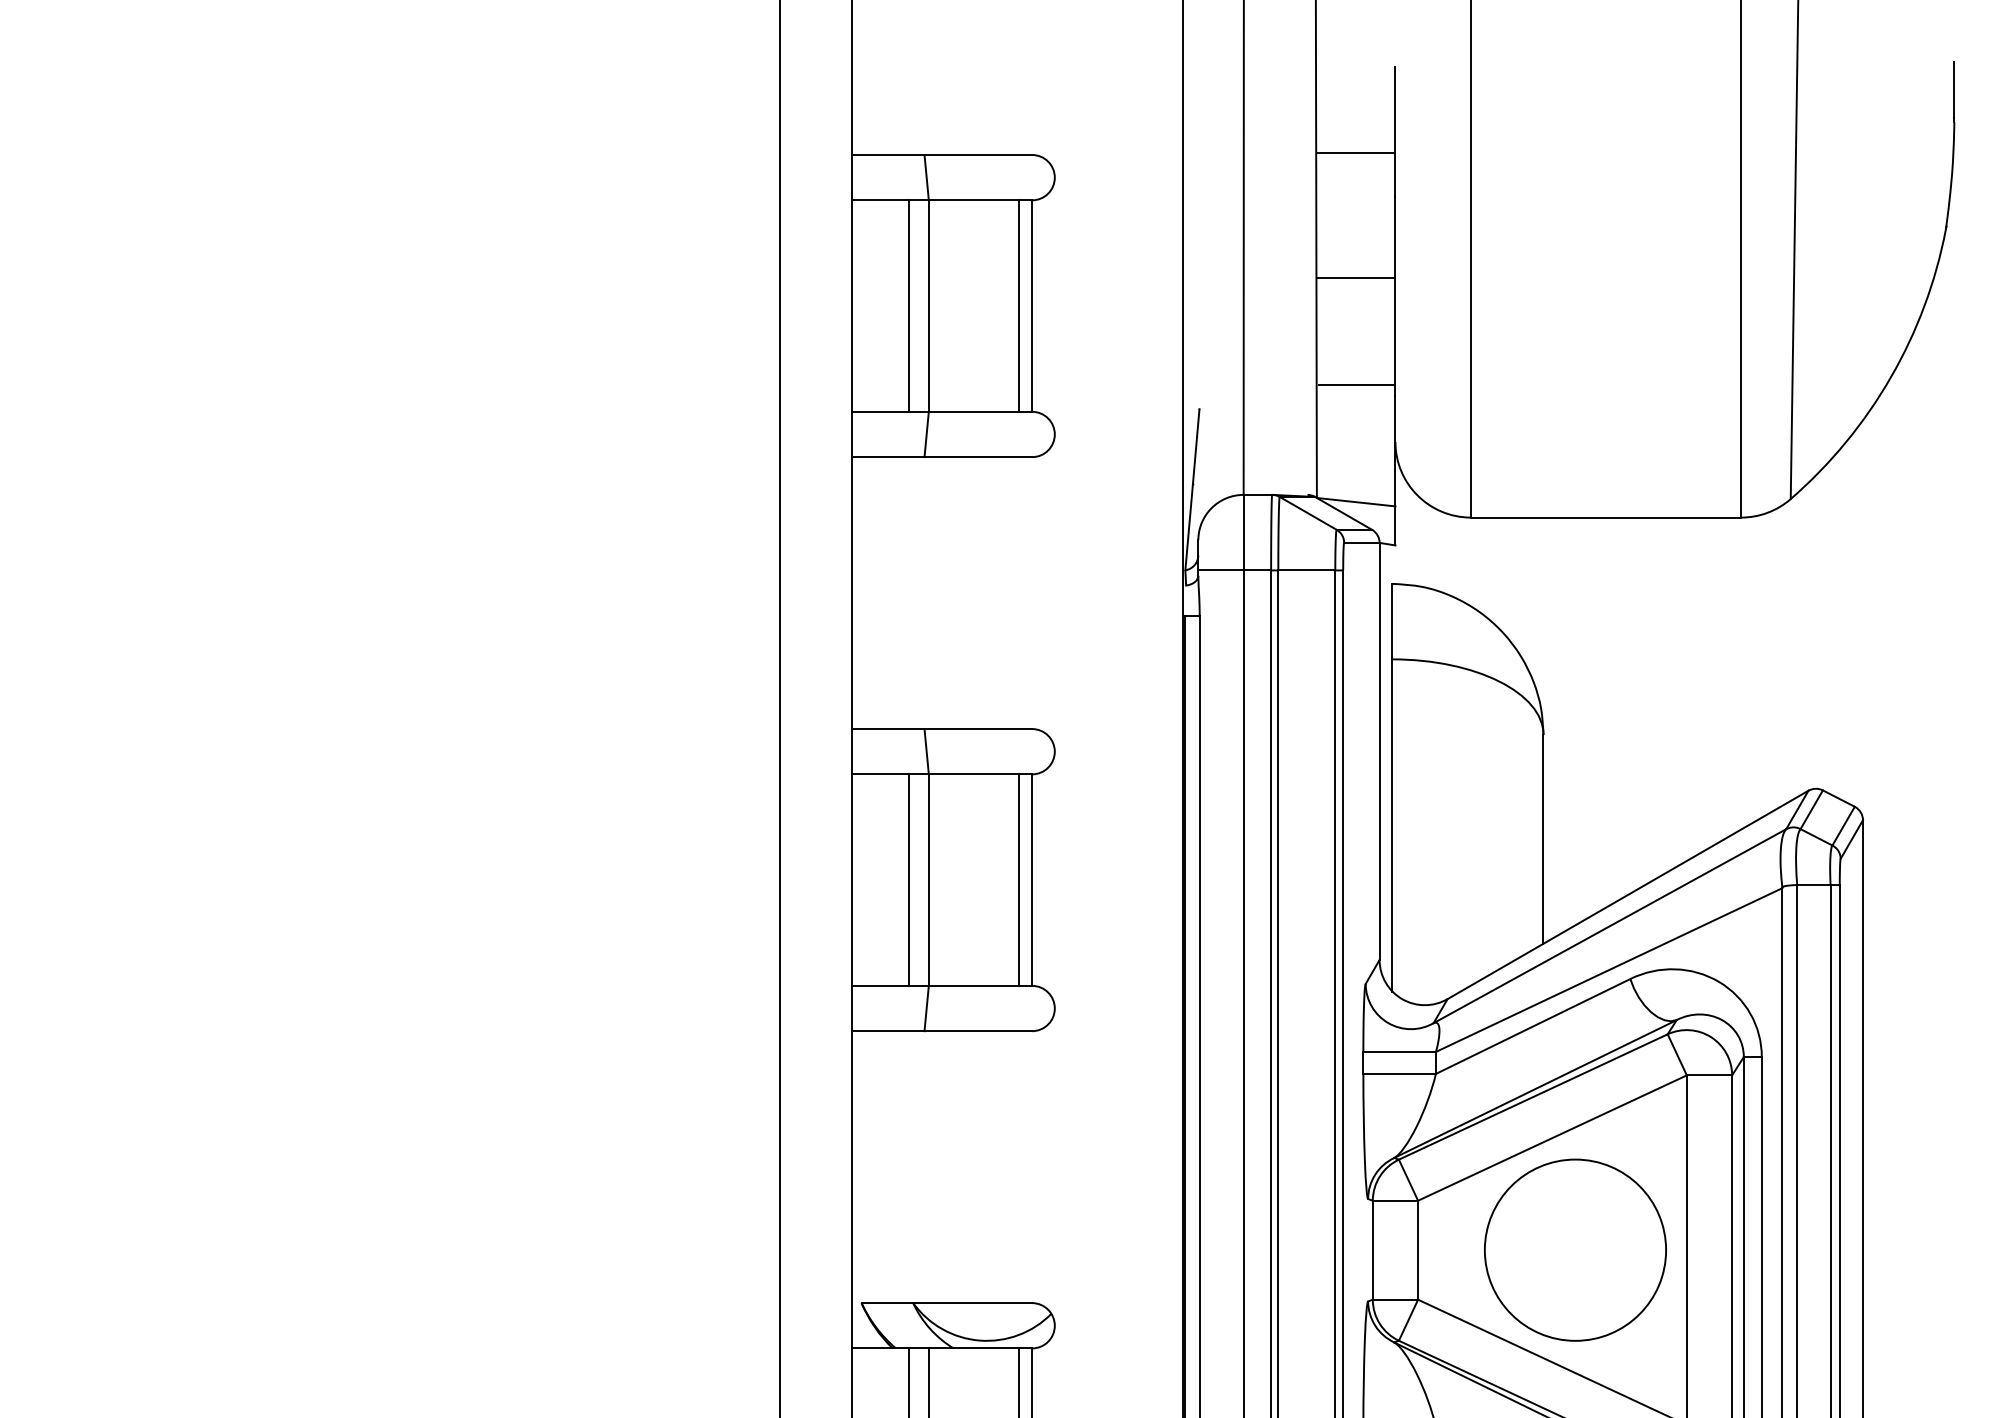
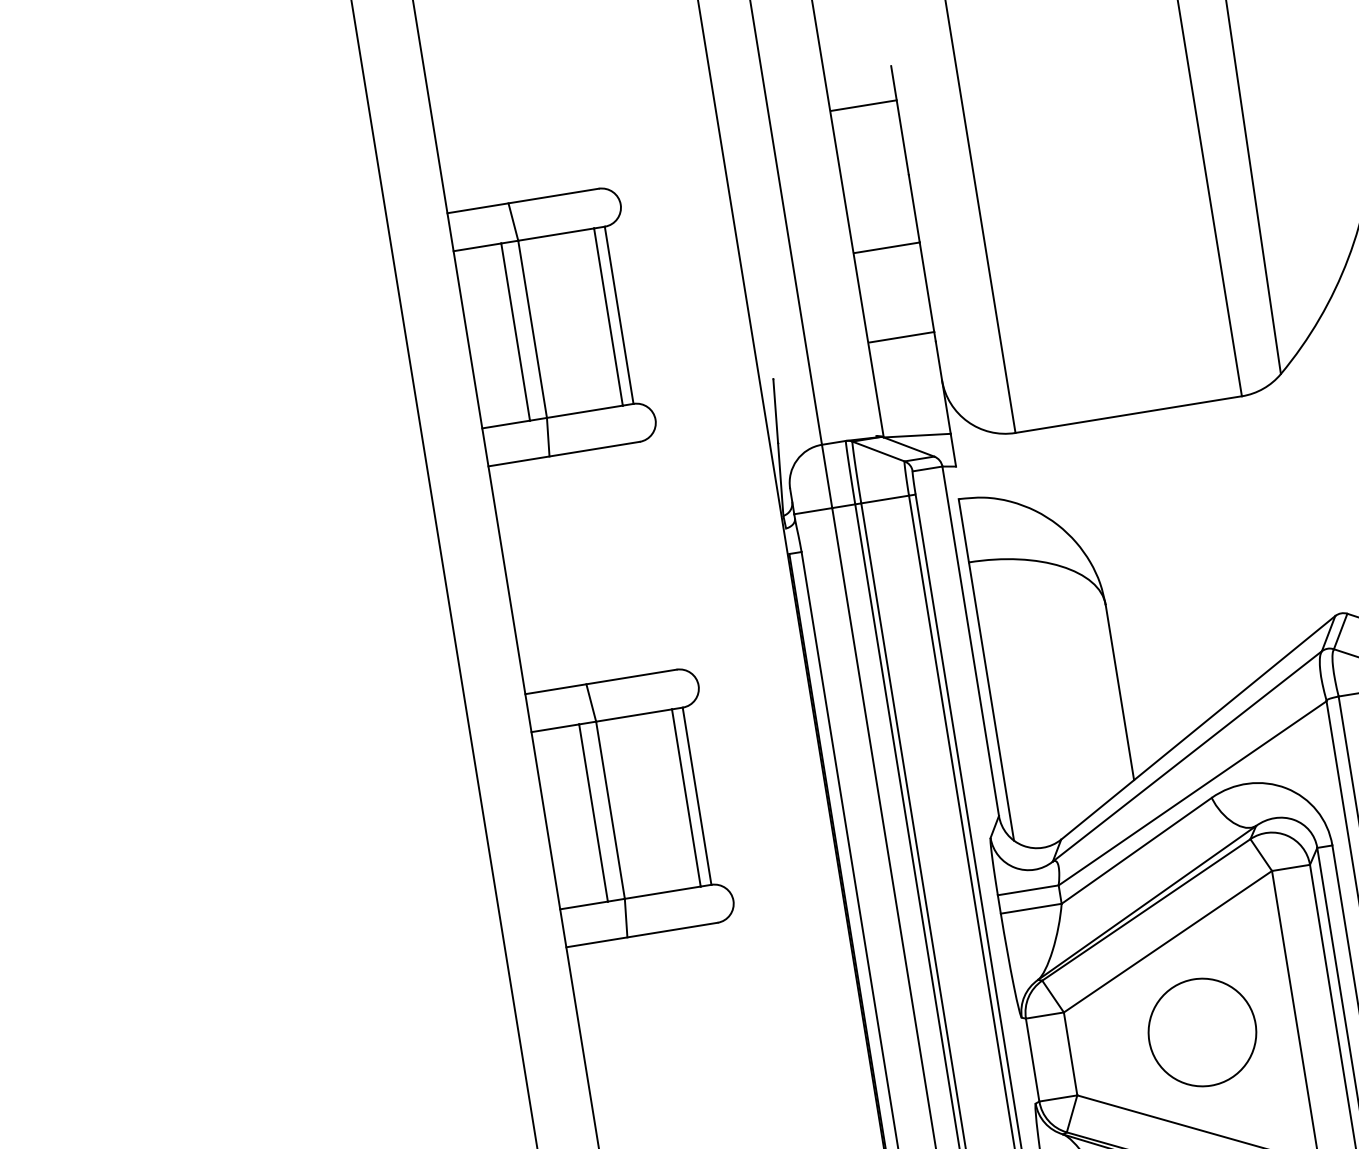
line: (1355, 153) -> (863, 105), moved
circle: (1575, 1249) -> (1202, 1031), size x0.7

